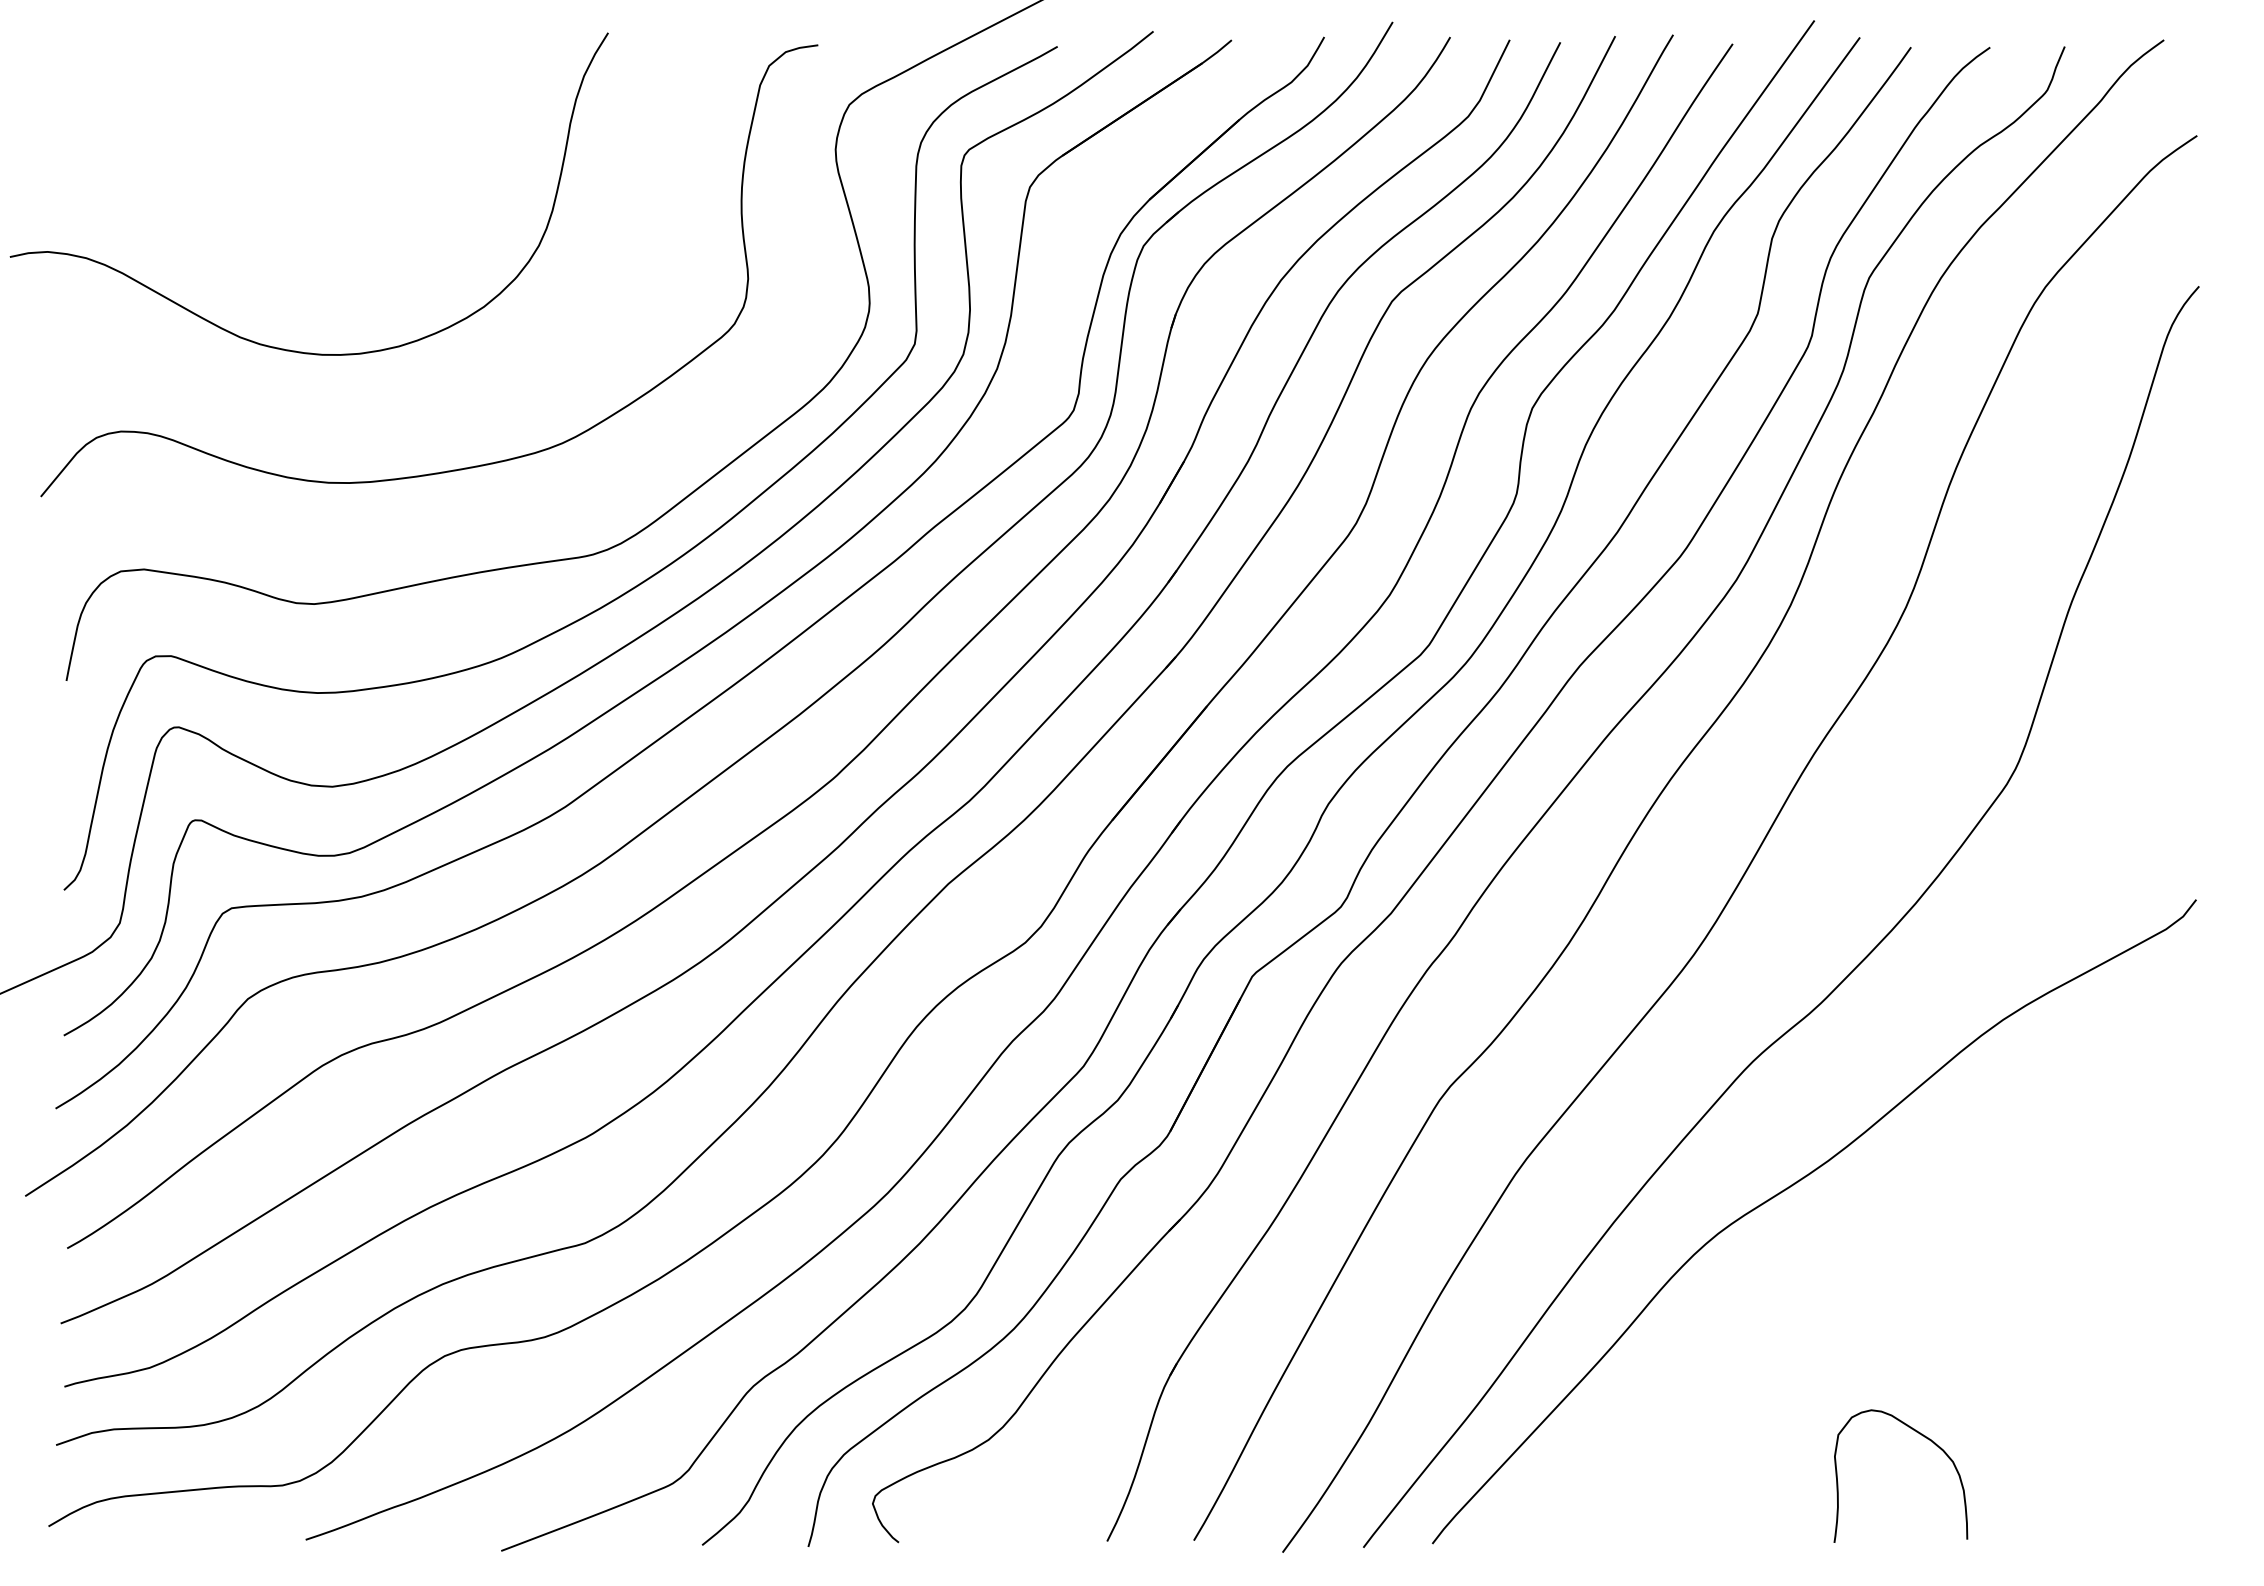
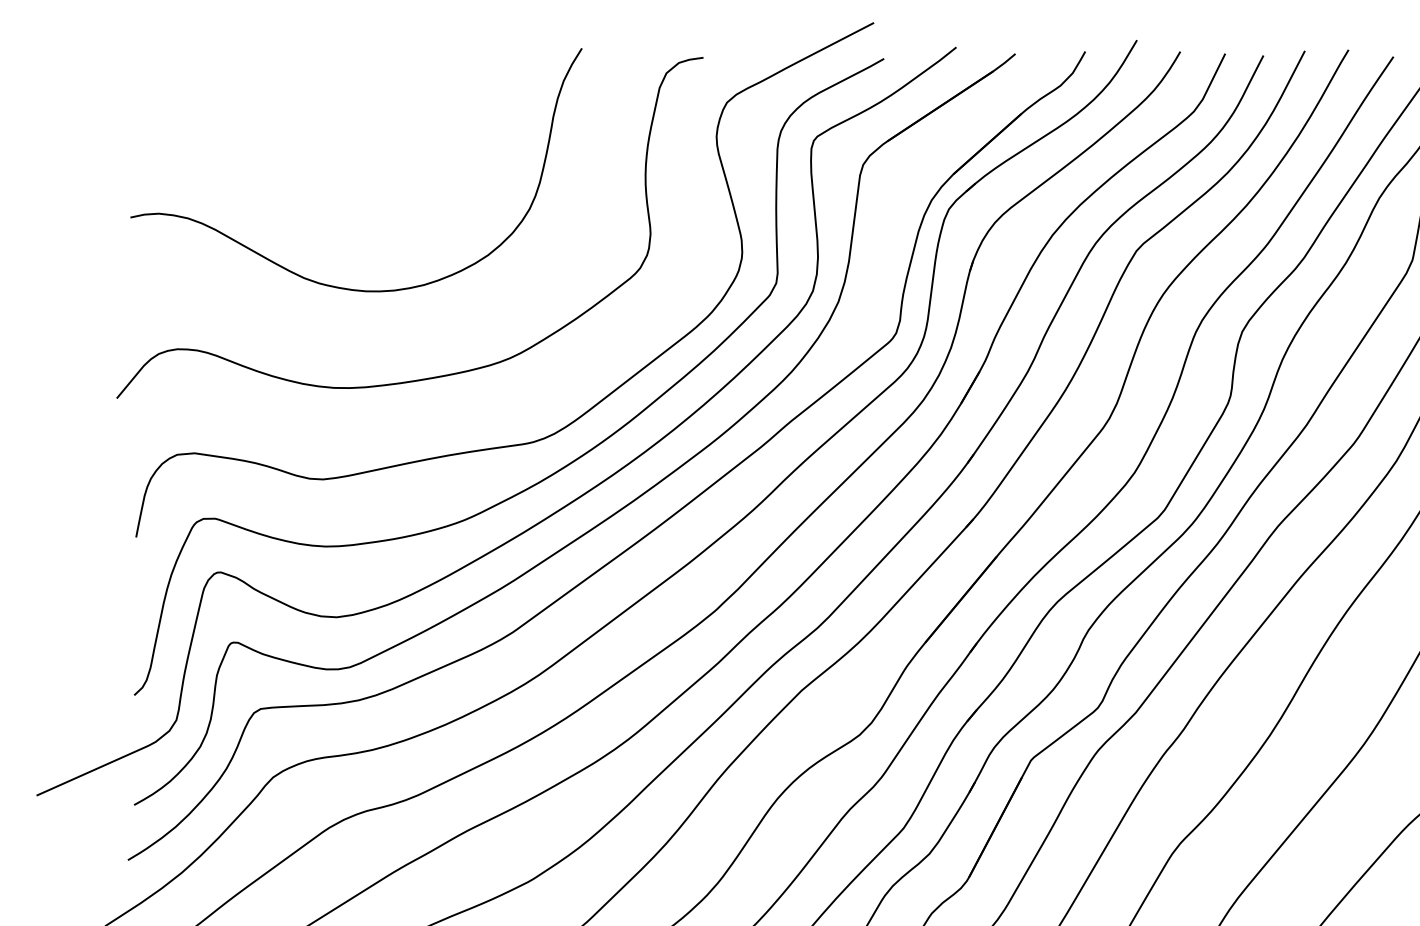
curve: (279, 347) -> (333, 285), moved

